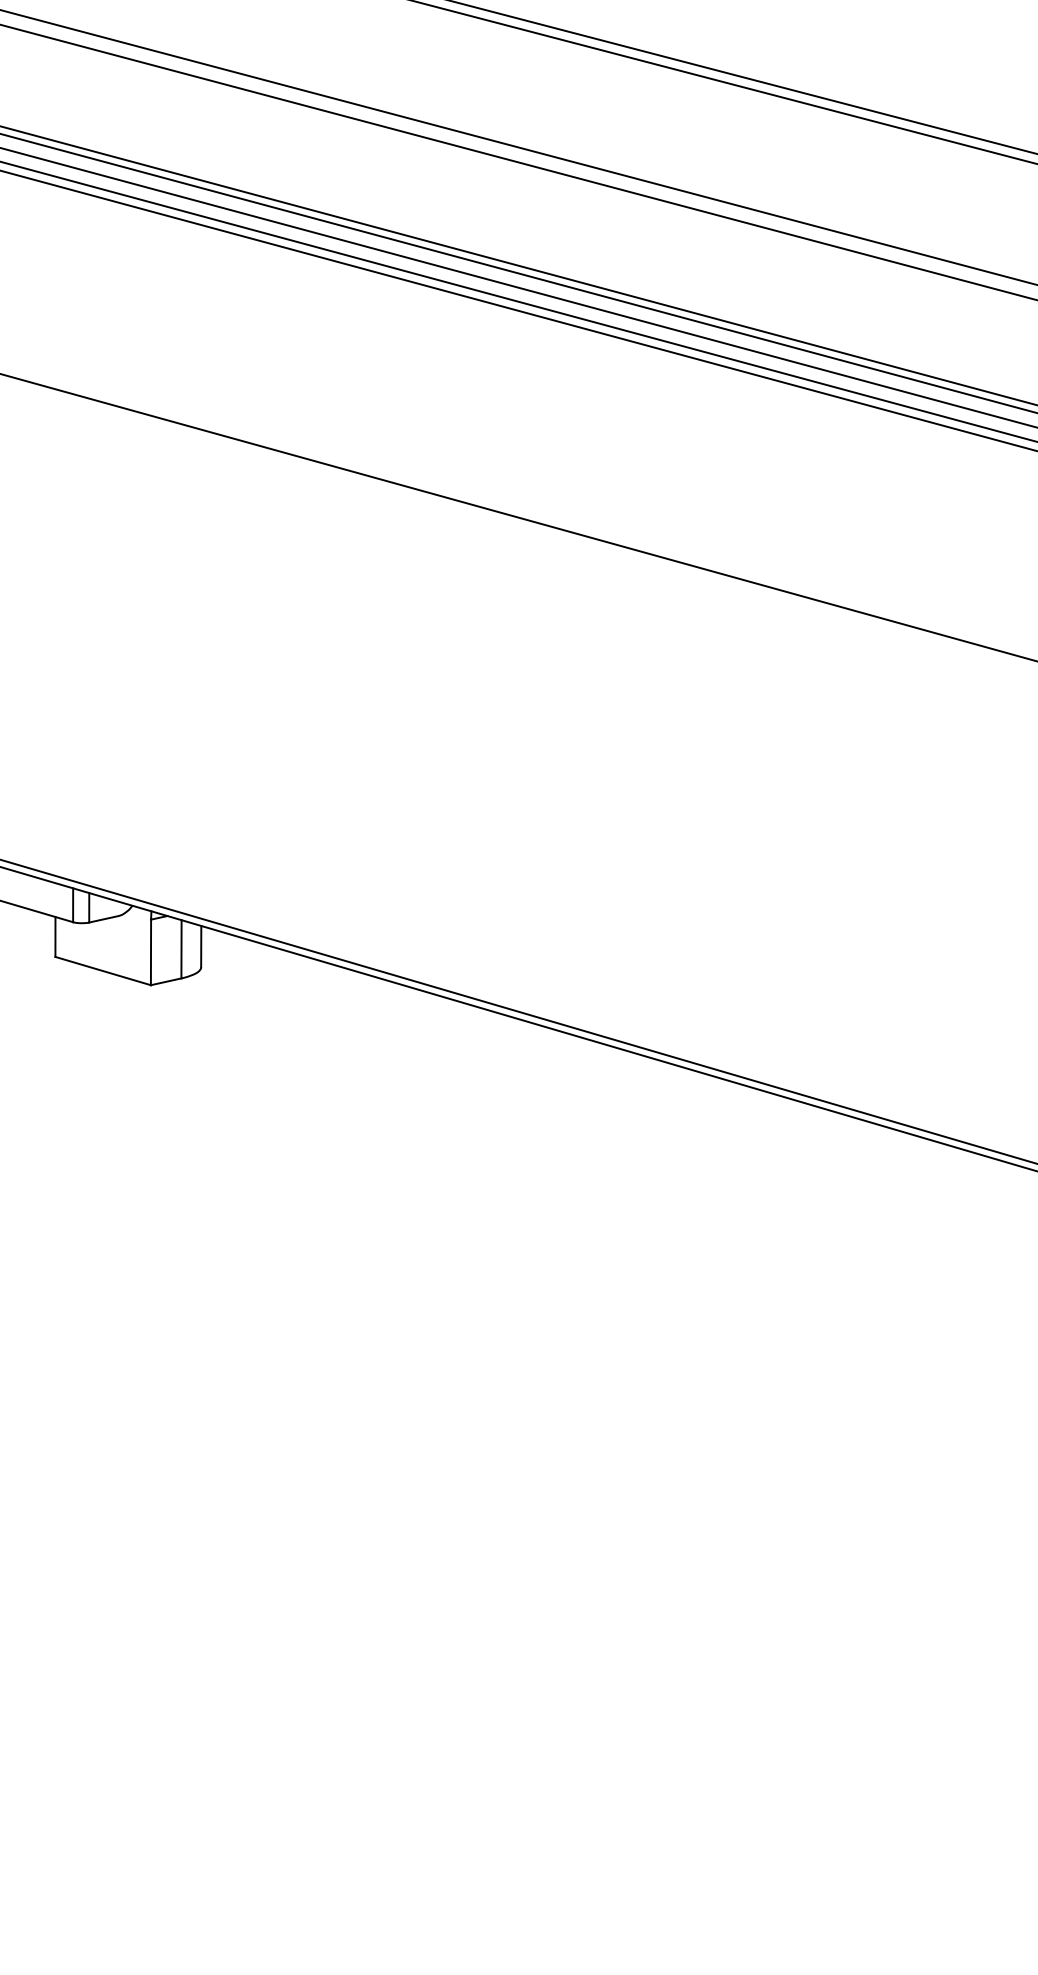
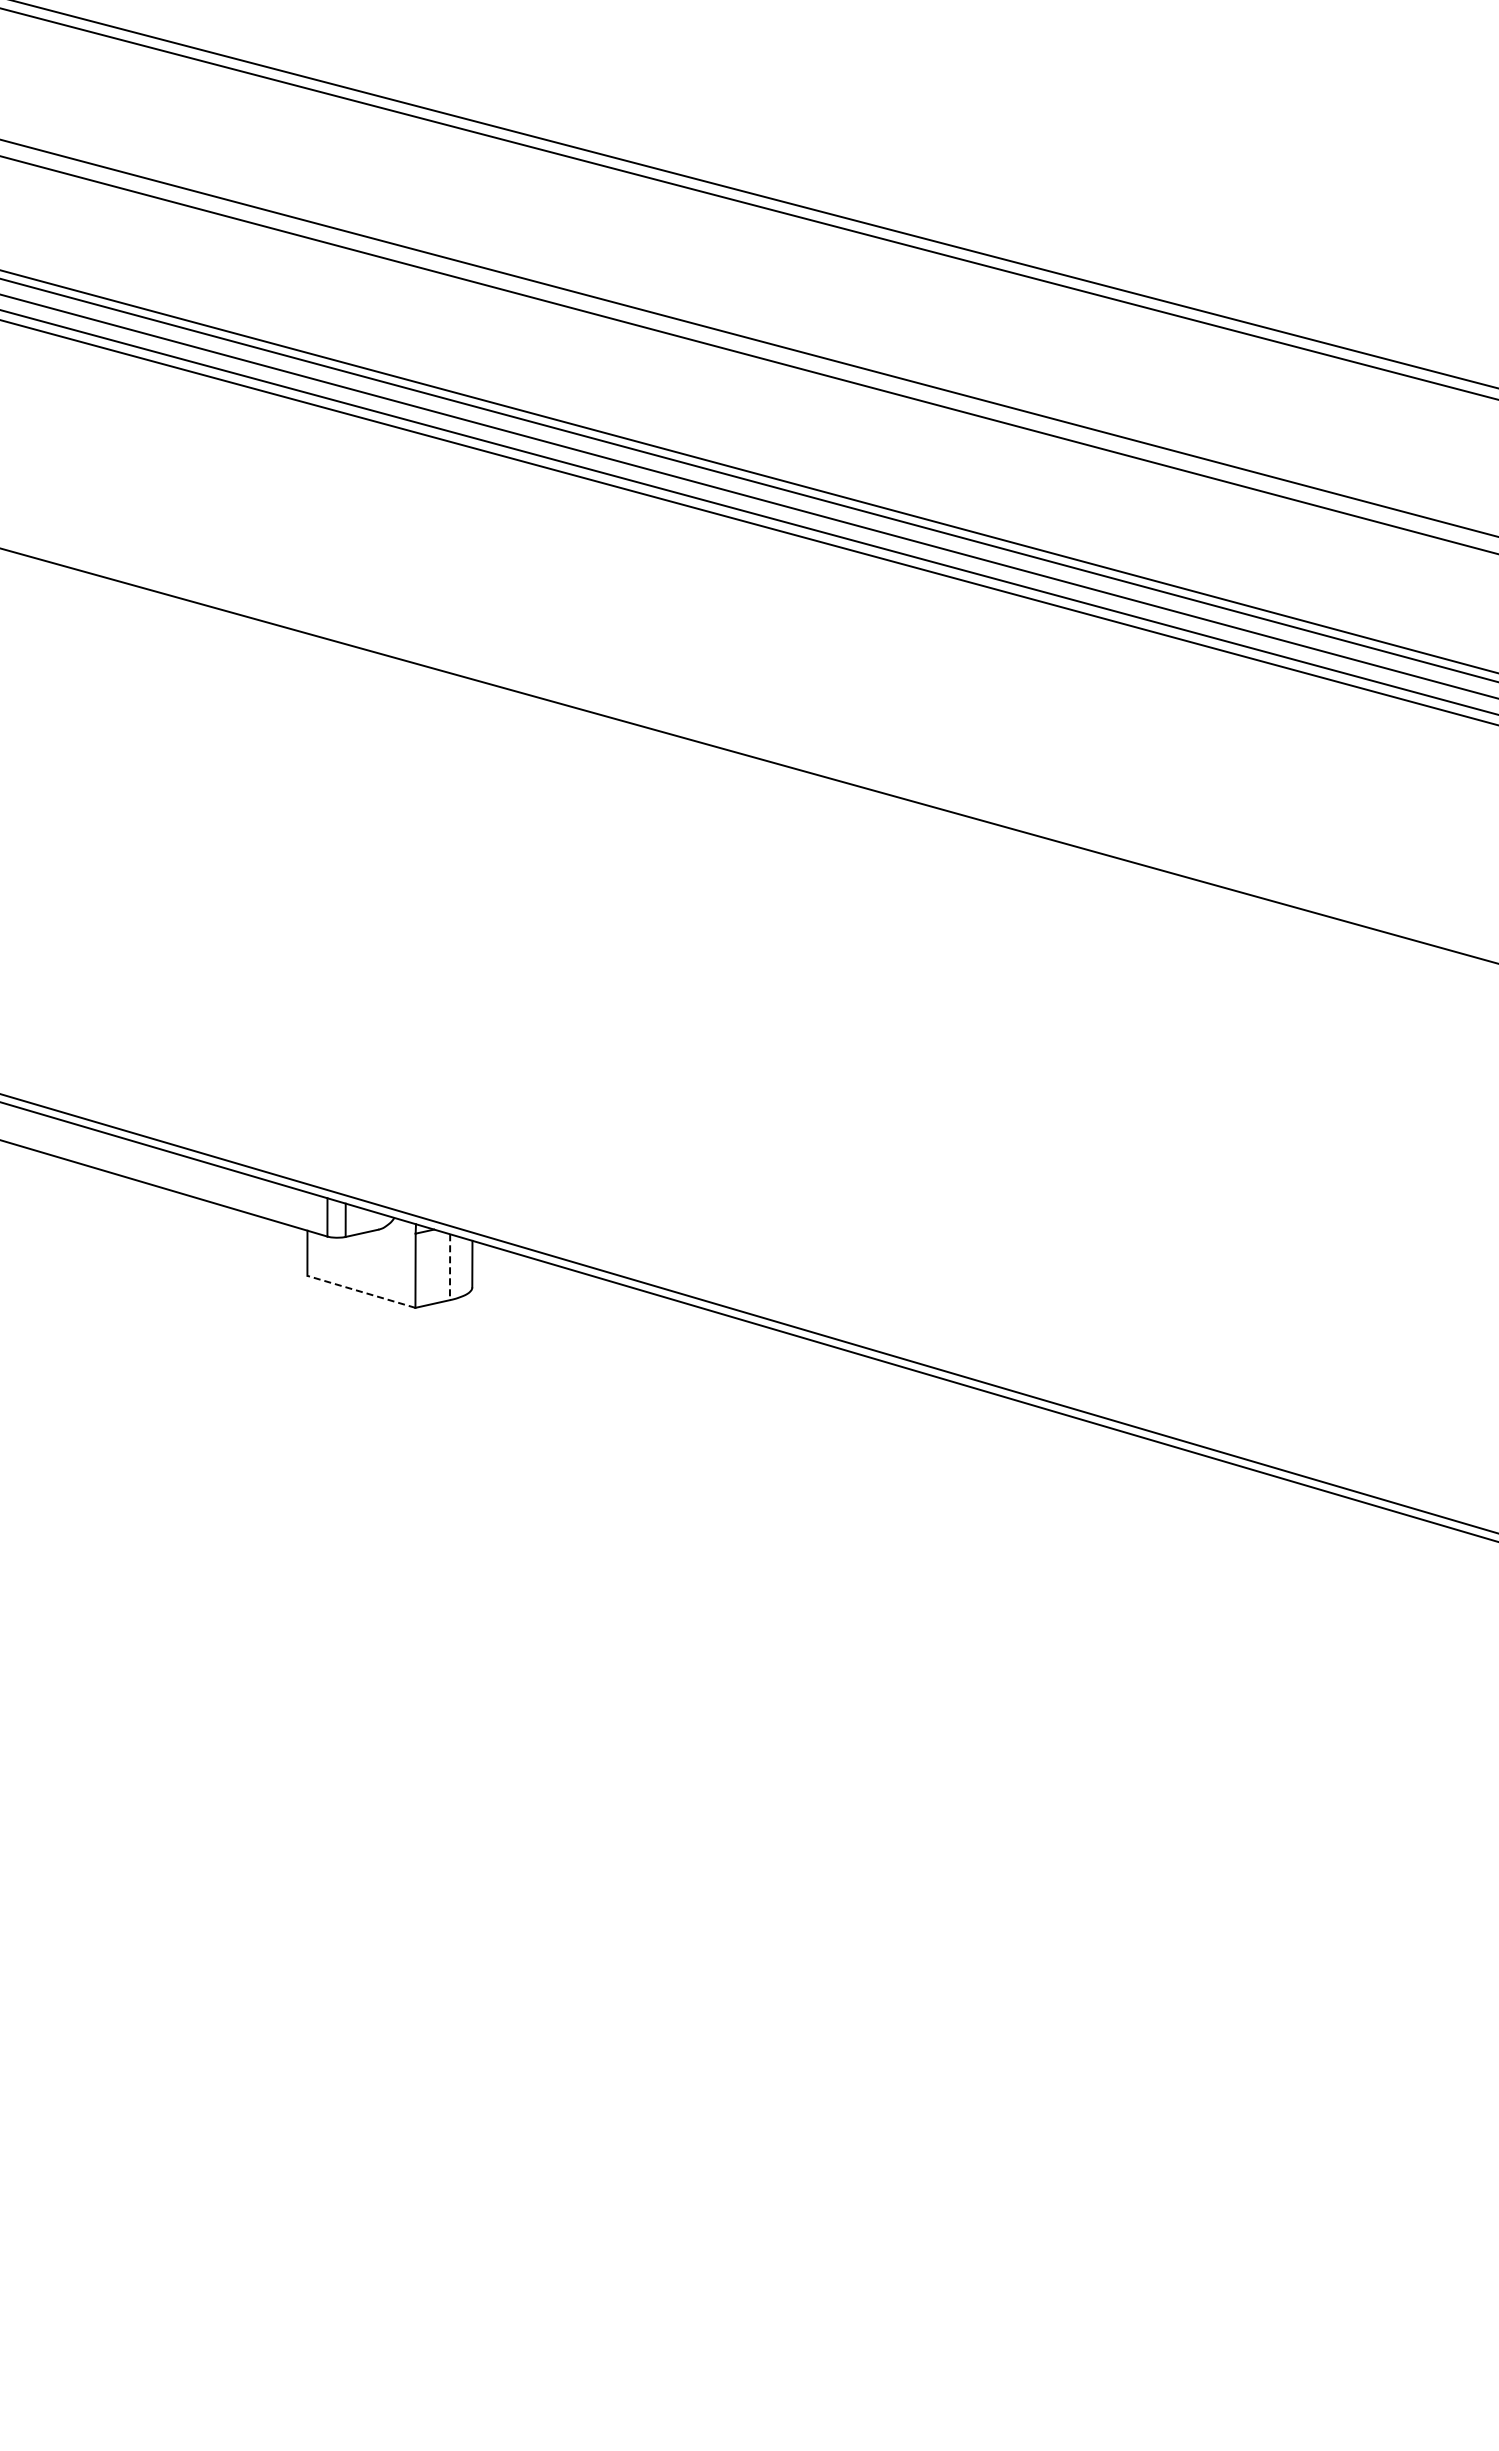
line: (181, 949) -> (450, 1267), solid -> dashed
line: (102, 970) -> (360, 1291), solid -> dashed

